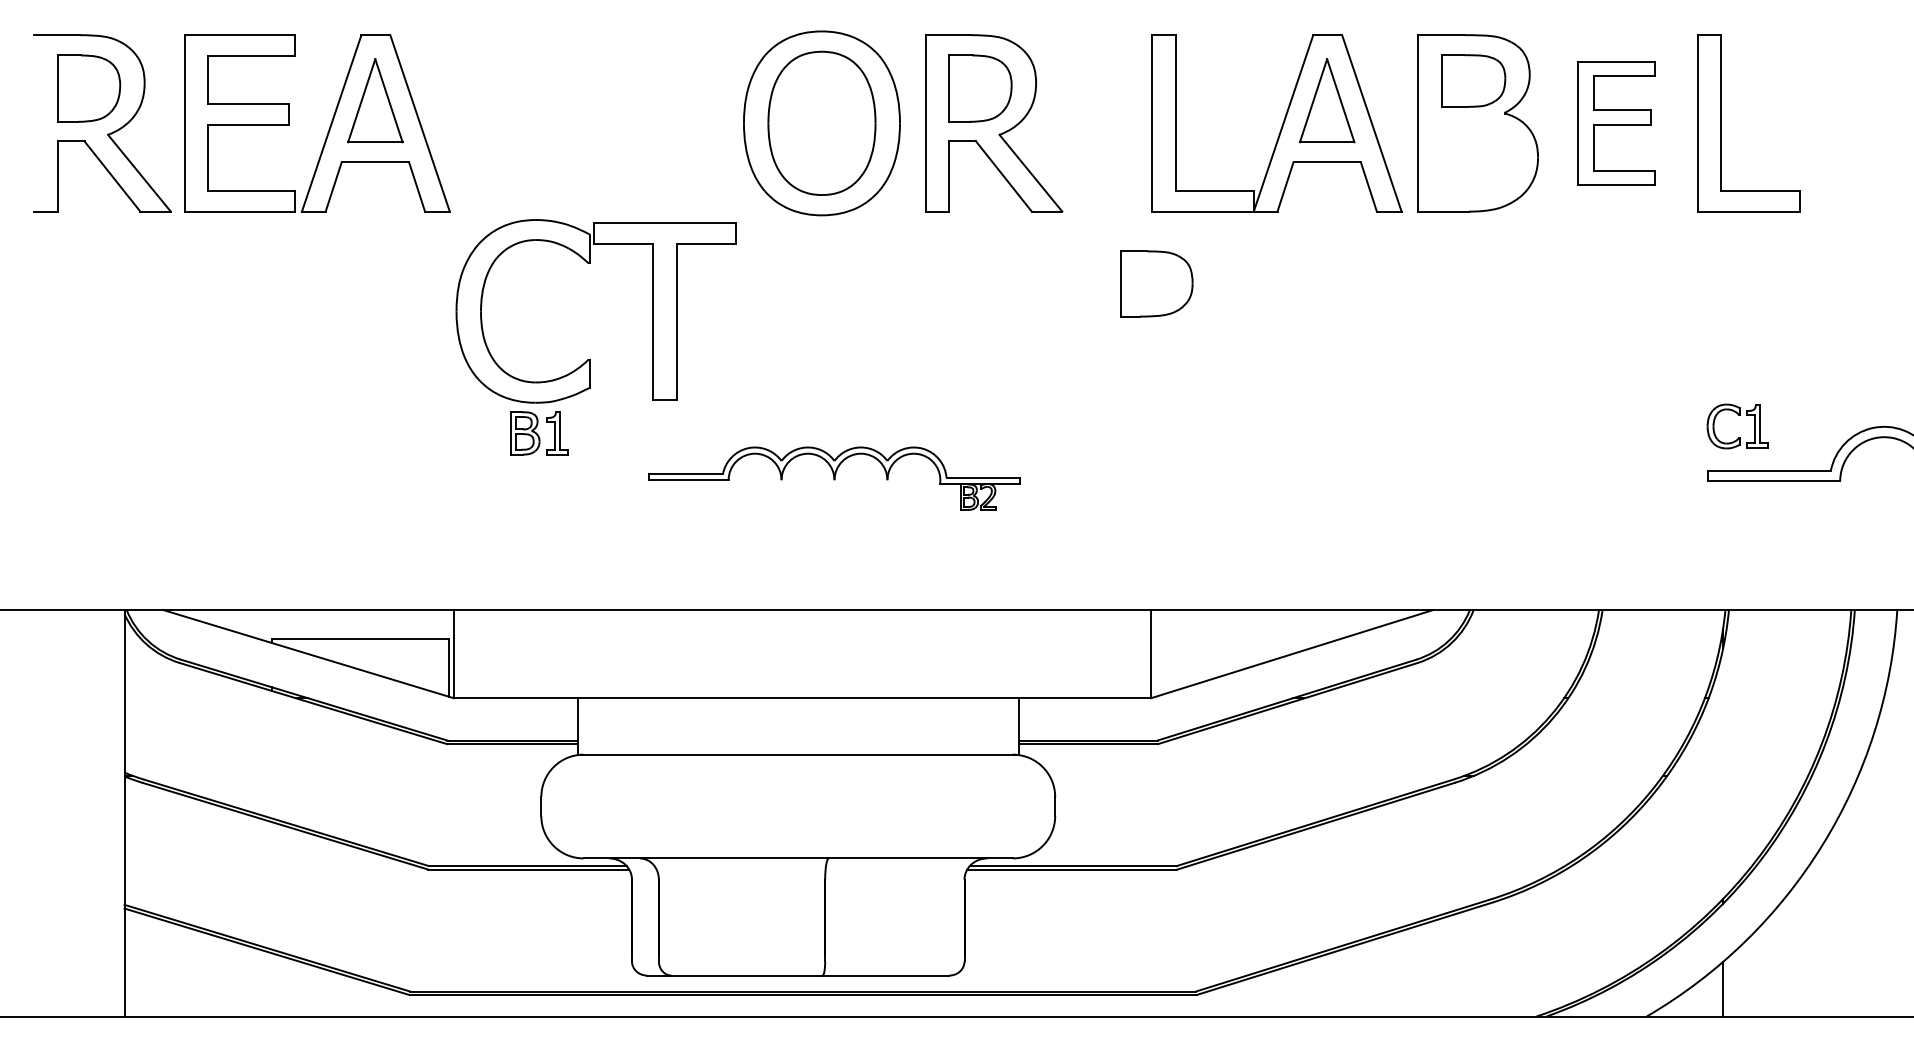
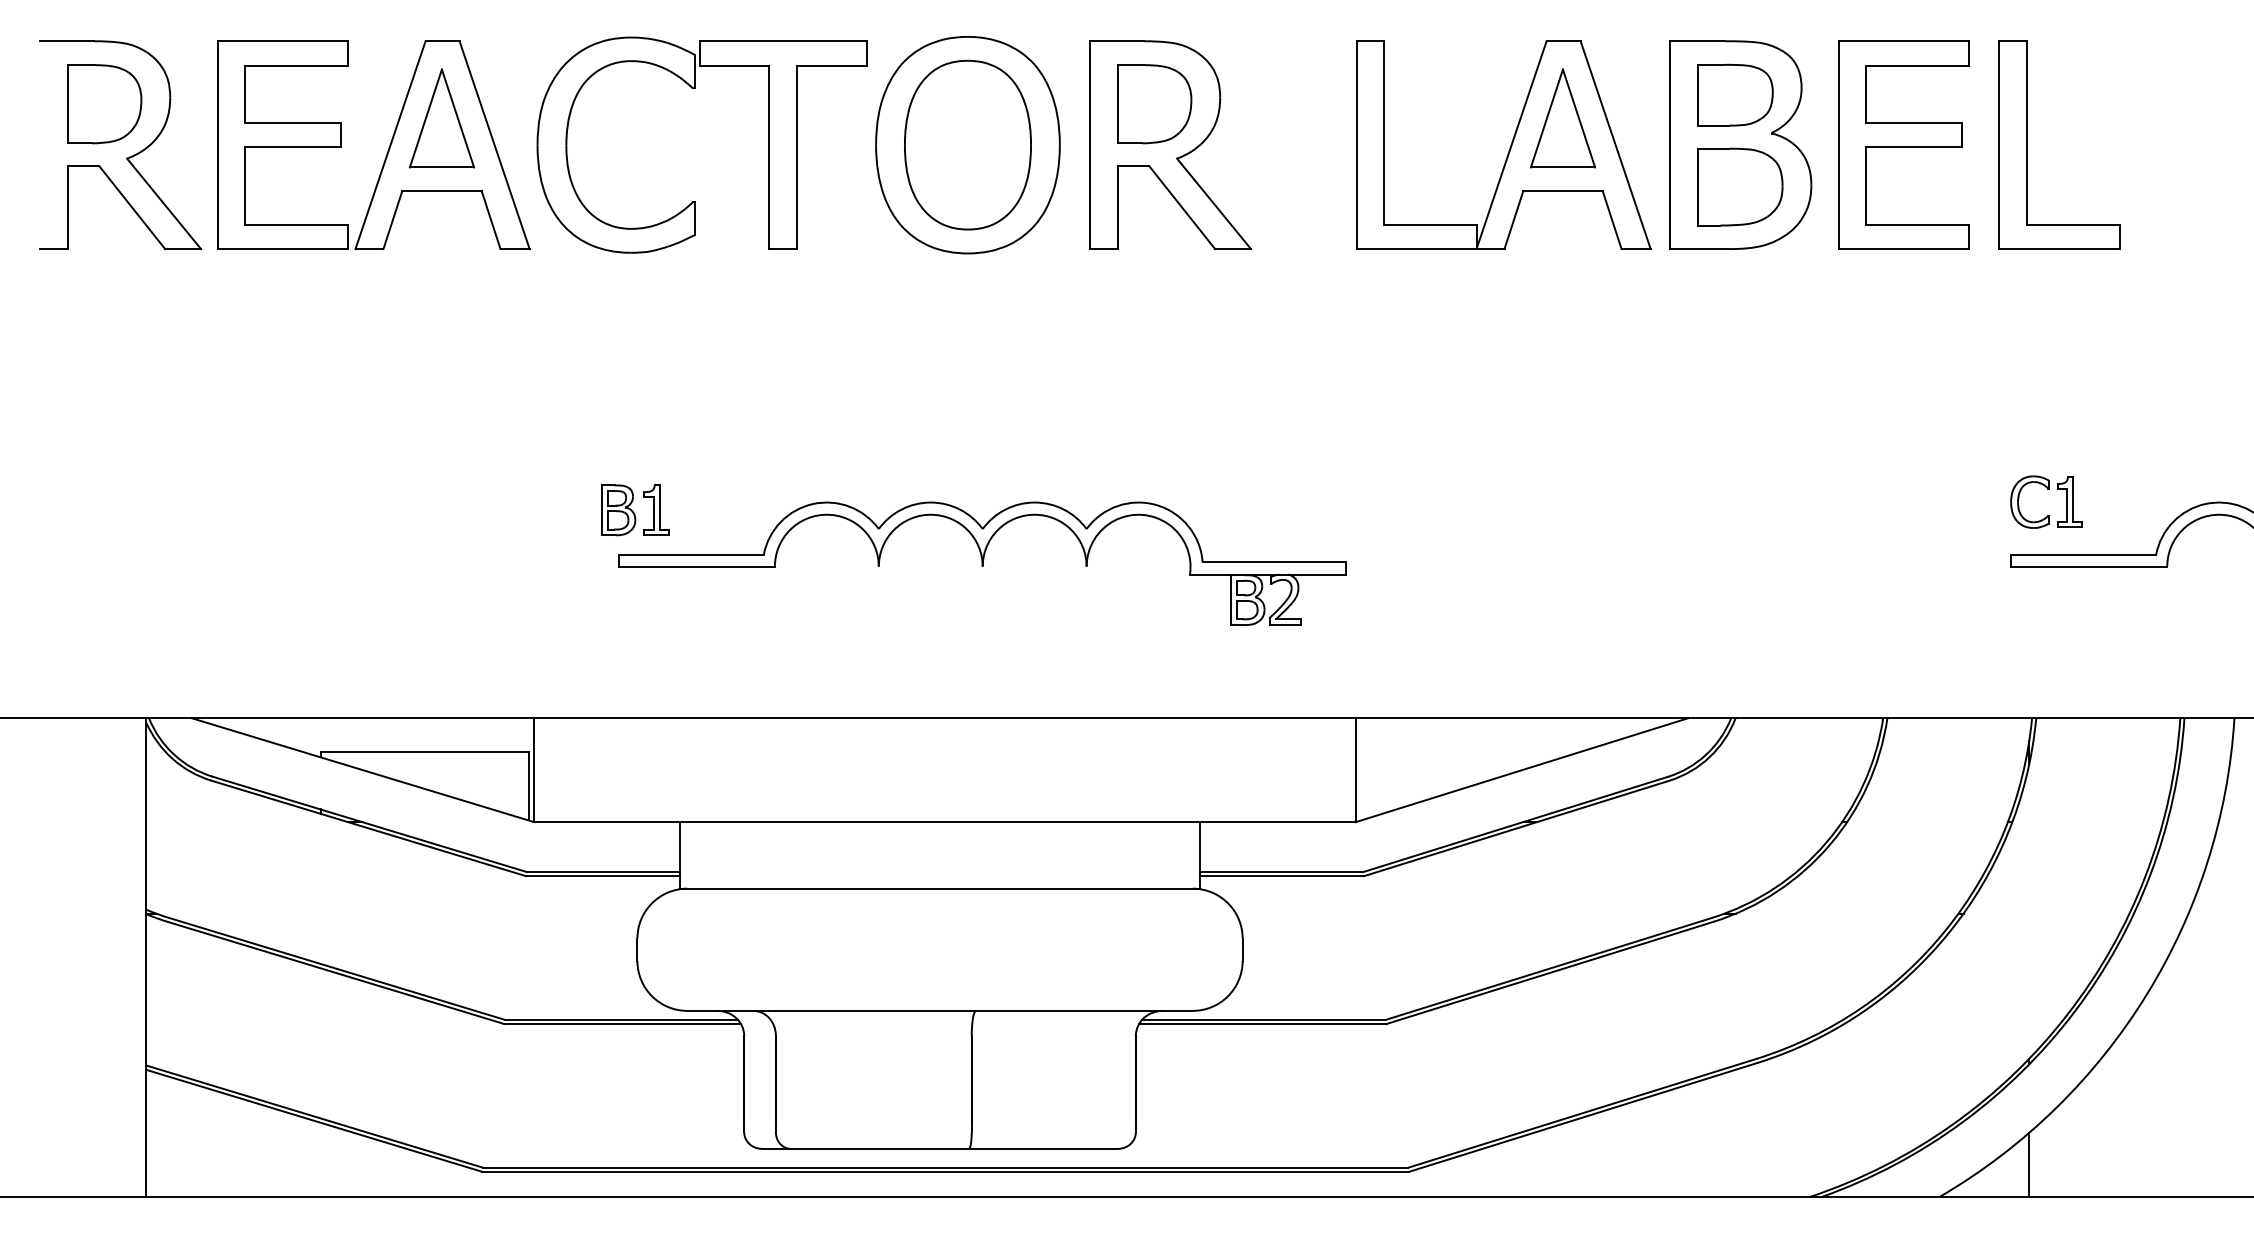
part: (1616, 123) -> (1903, 145), size x1.43
part: (590, 263) -> (695, 88), moved
part: (1156, 283) -> (1740, 186), moved
part: (834, 478) -> (982, 563), size x1.67

